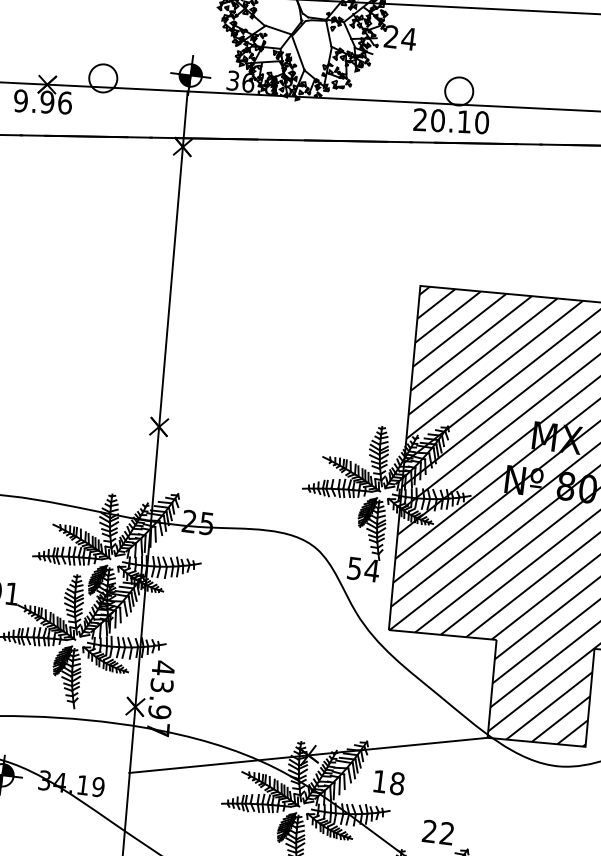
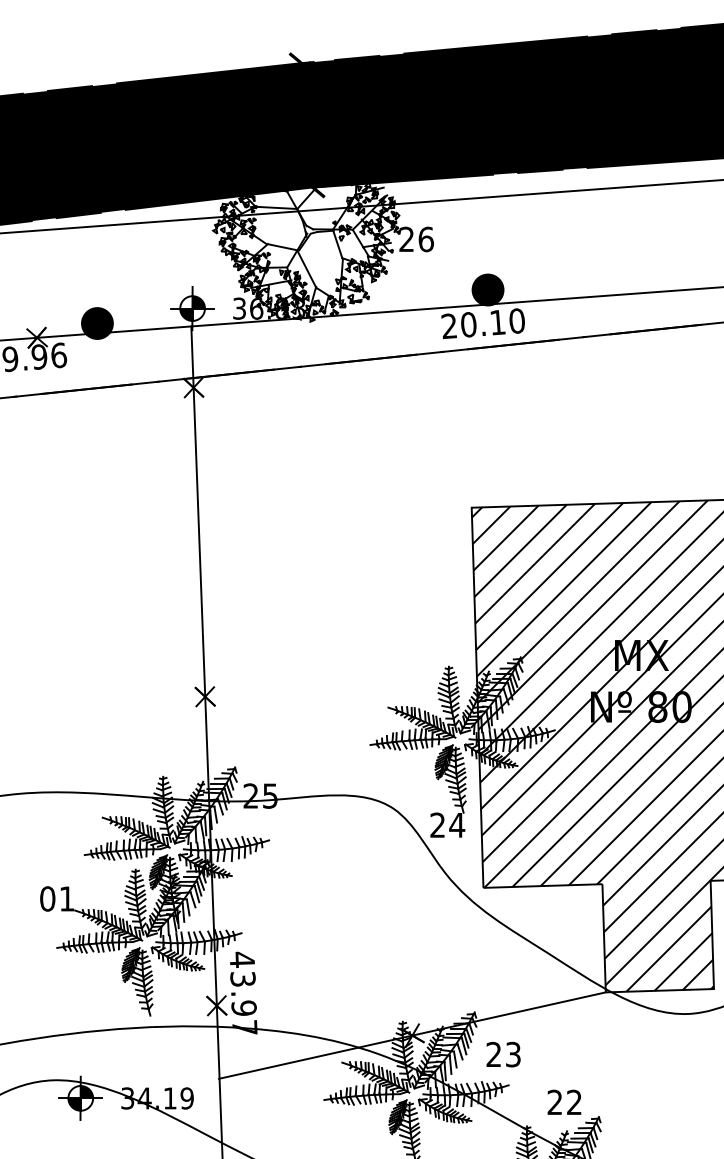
text: (409, 39) -> (426, 239), 24 -> 26
fill: (102, 78) -> (96, 323), added
fill: (458, 90) -> (487, 289), added
text: (354, 568) -> (437, 825), 54 -> 24
text: (388, 782) -> (503, 1054), 18 -> 23

